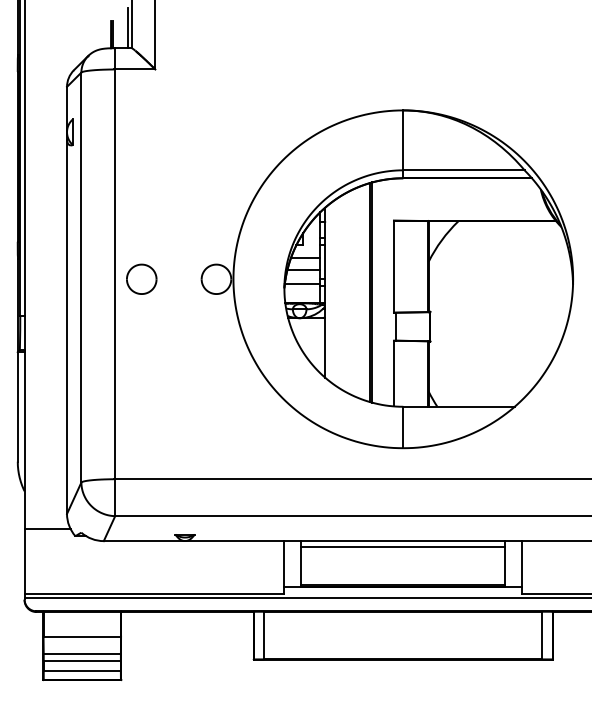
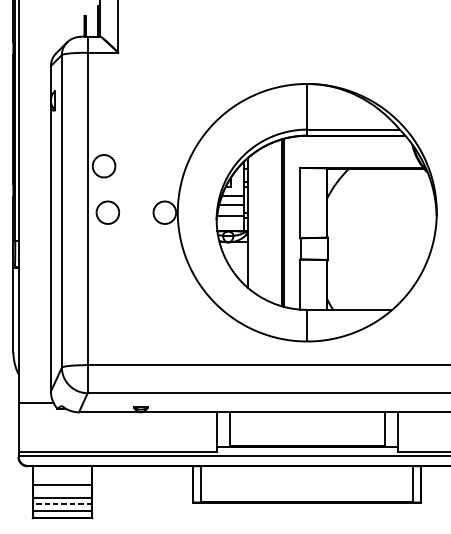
part: (136, 217) -> (103, 165), added
line: (403, 546) -> (307, 416), removed
line: (82, 661) -> (62, 504), solid -> dashed

